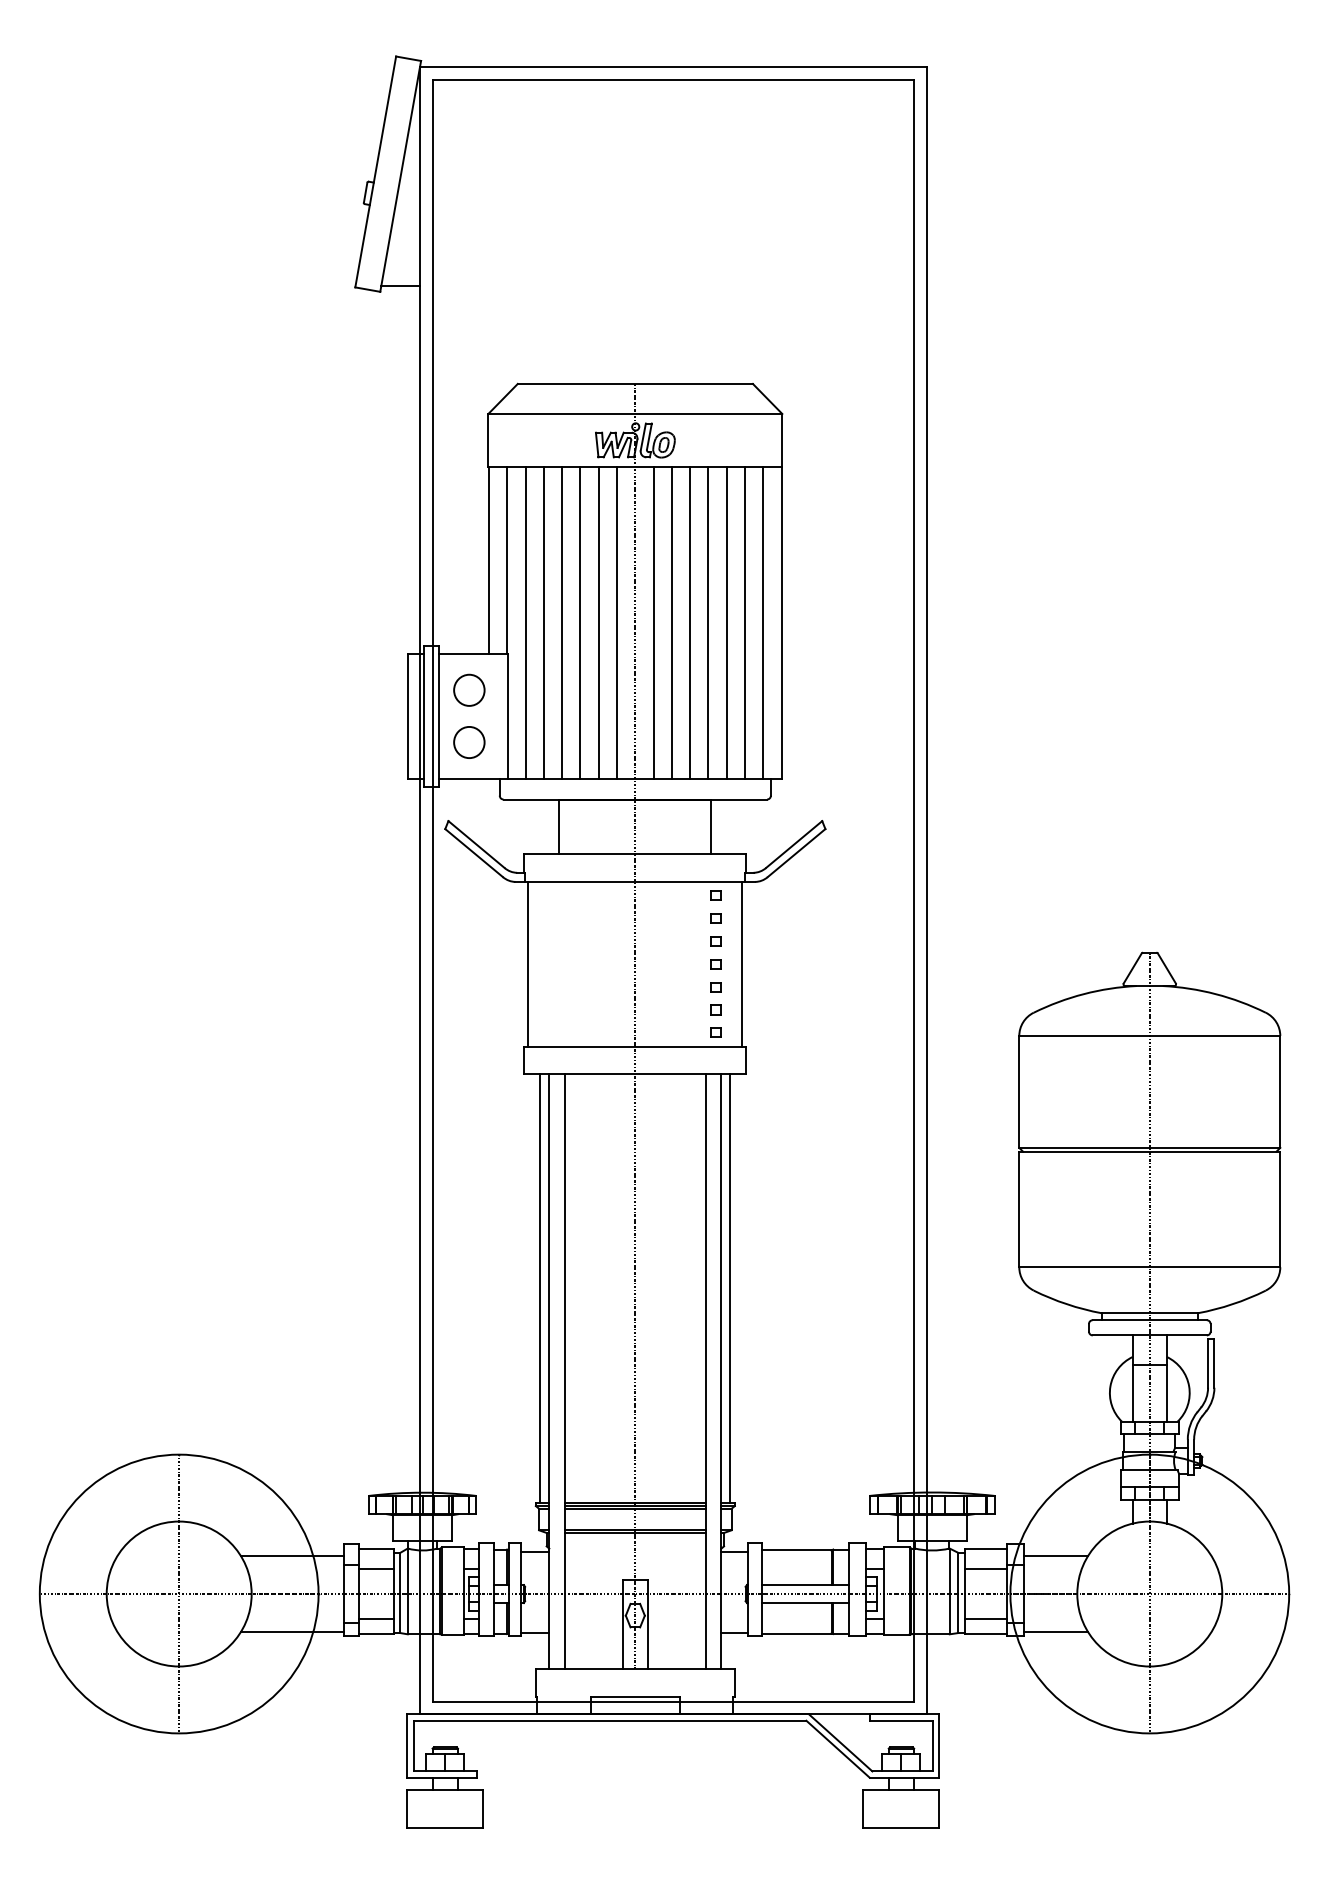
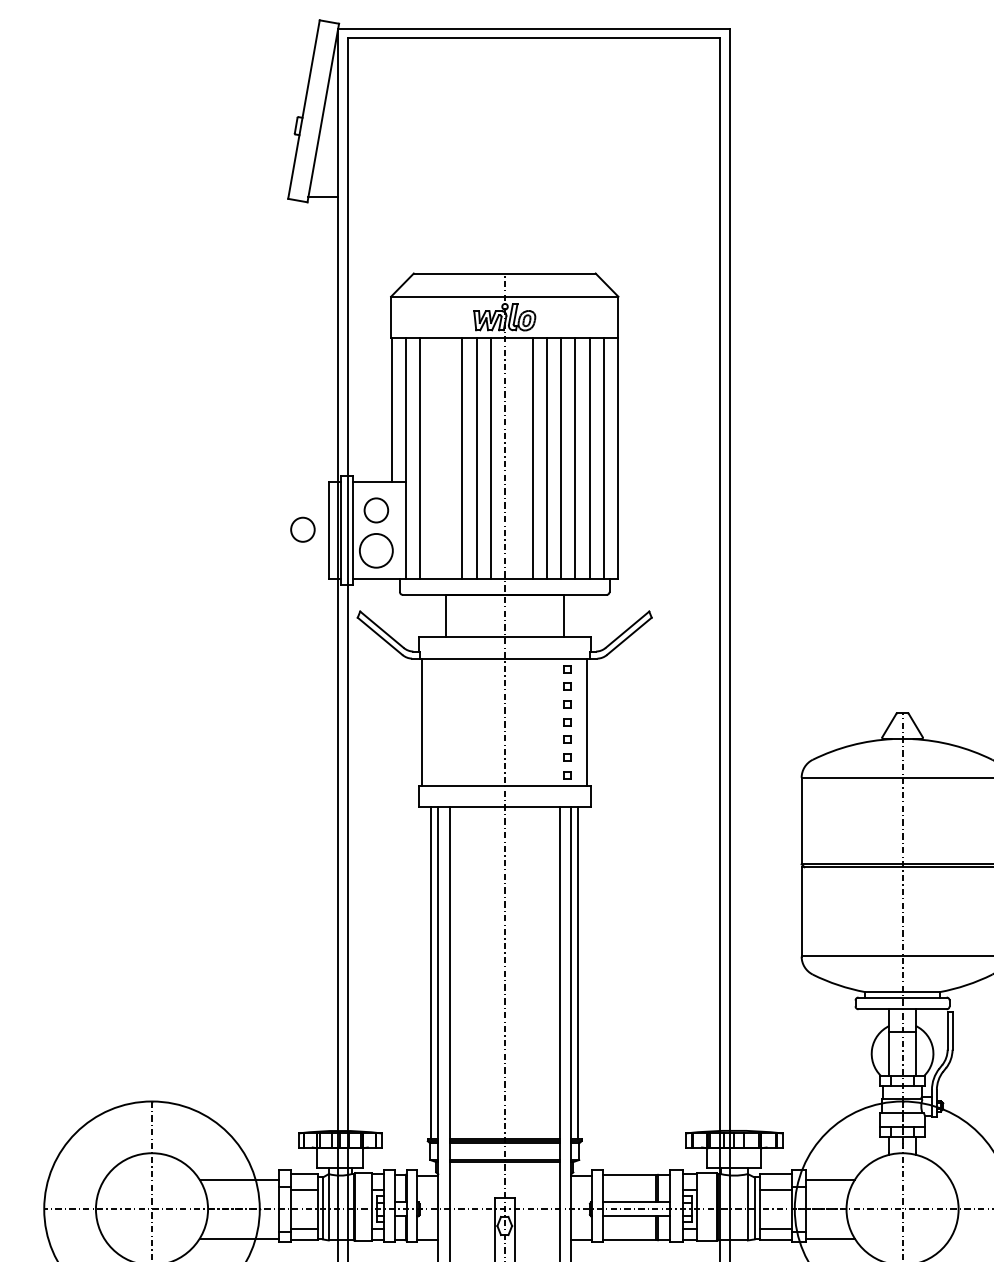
line: (543, 622) -> (433, 457), removed
line: (562, 622) -> (448, 457), removed
line: (653, 622) -> (518, 457), removed
part: (374, 714) -> (303, 529), added
part: (469, 742) -> (376, 550), size x1.4

